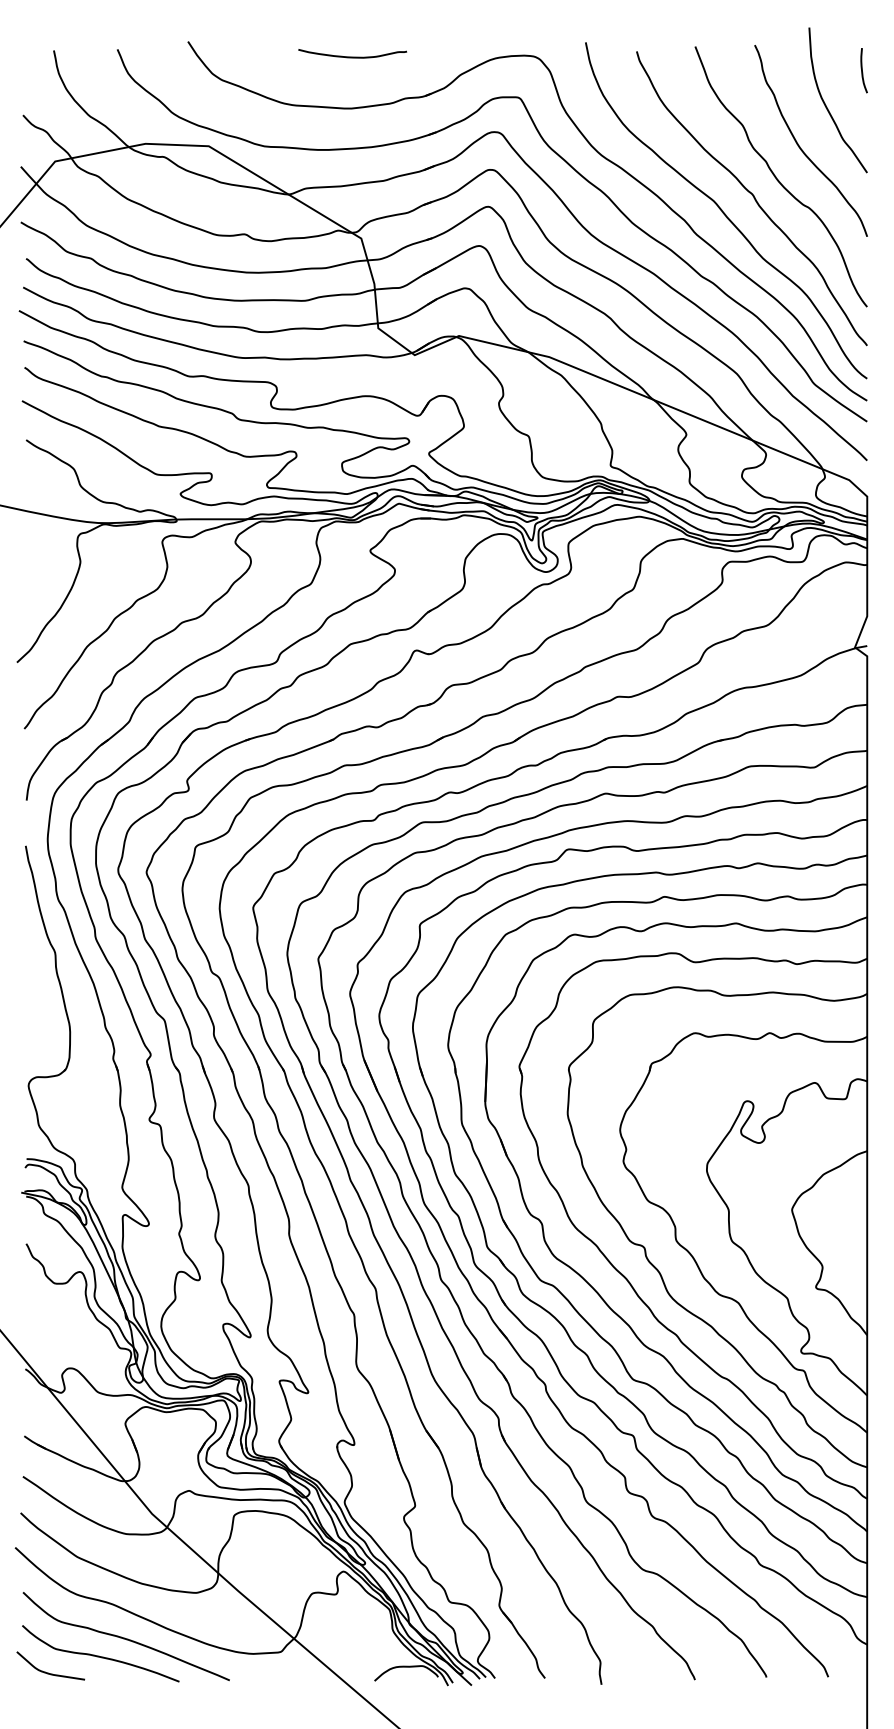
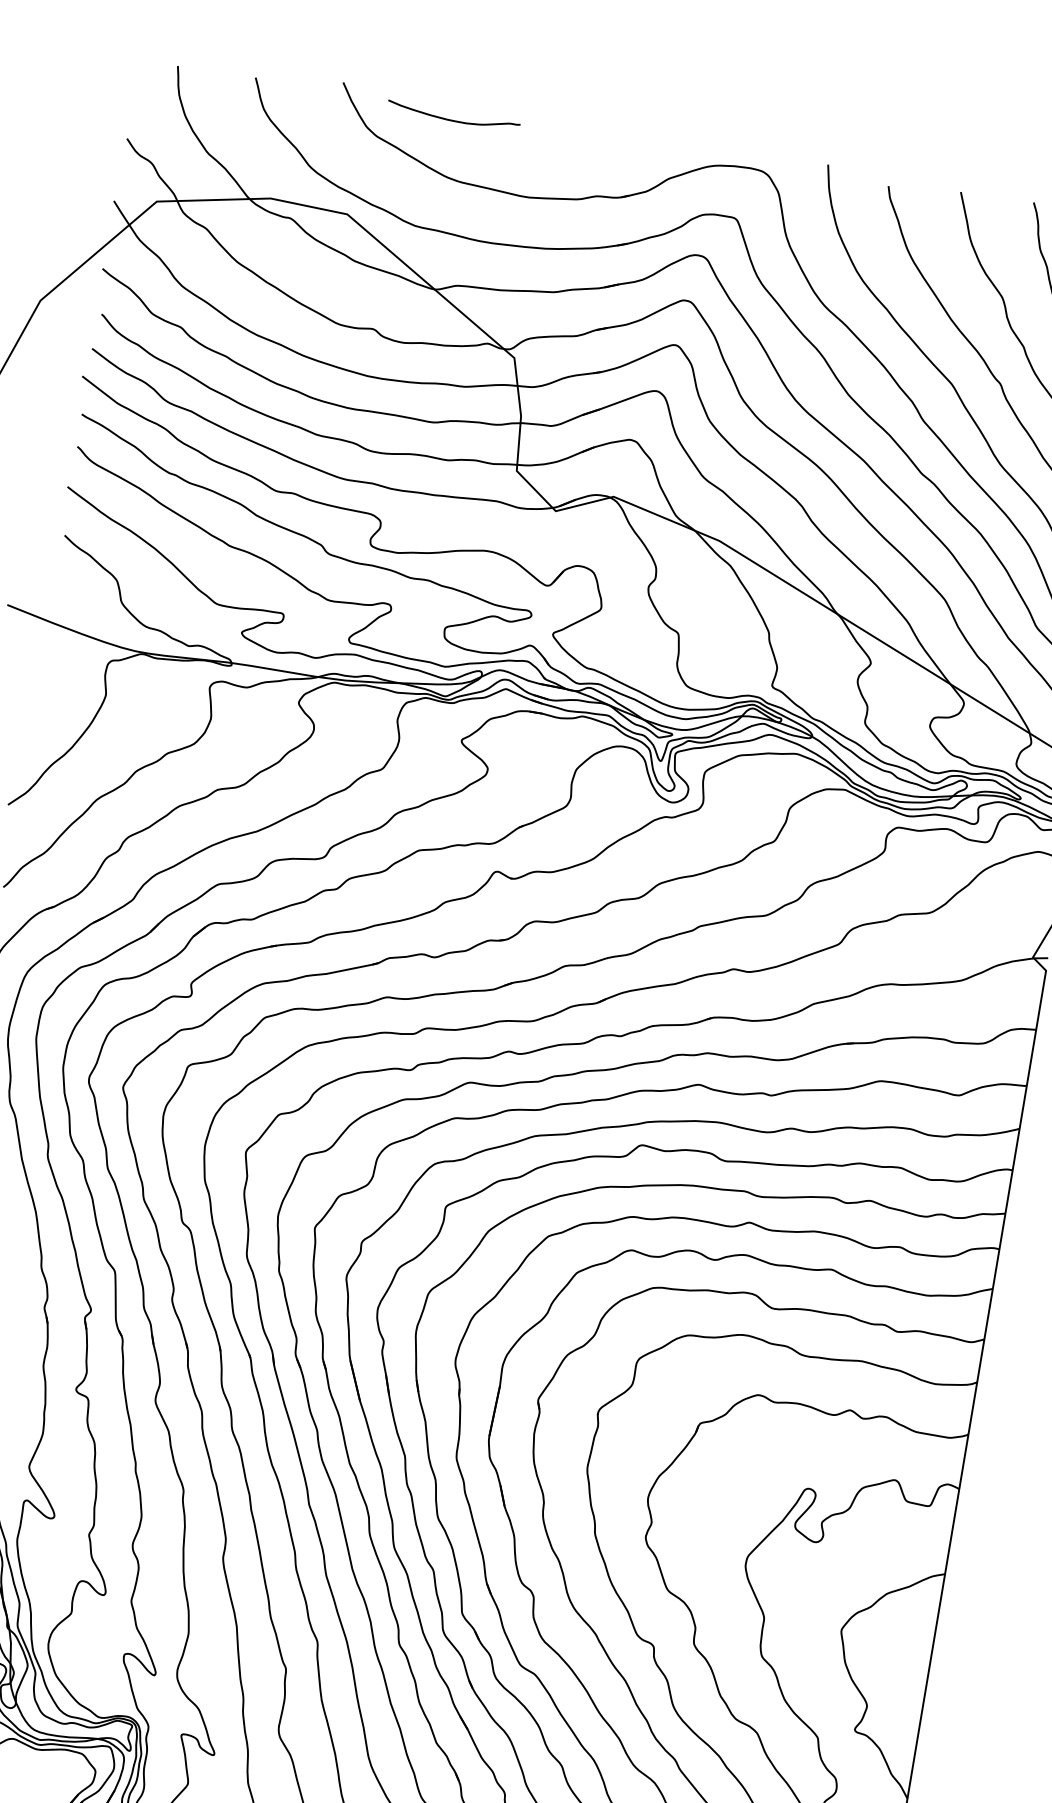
curve: (352, 56) -> (453, 119), moved

